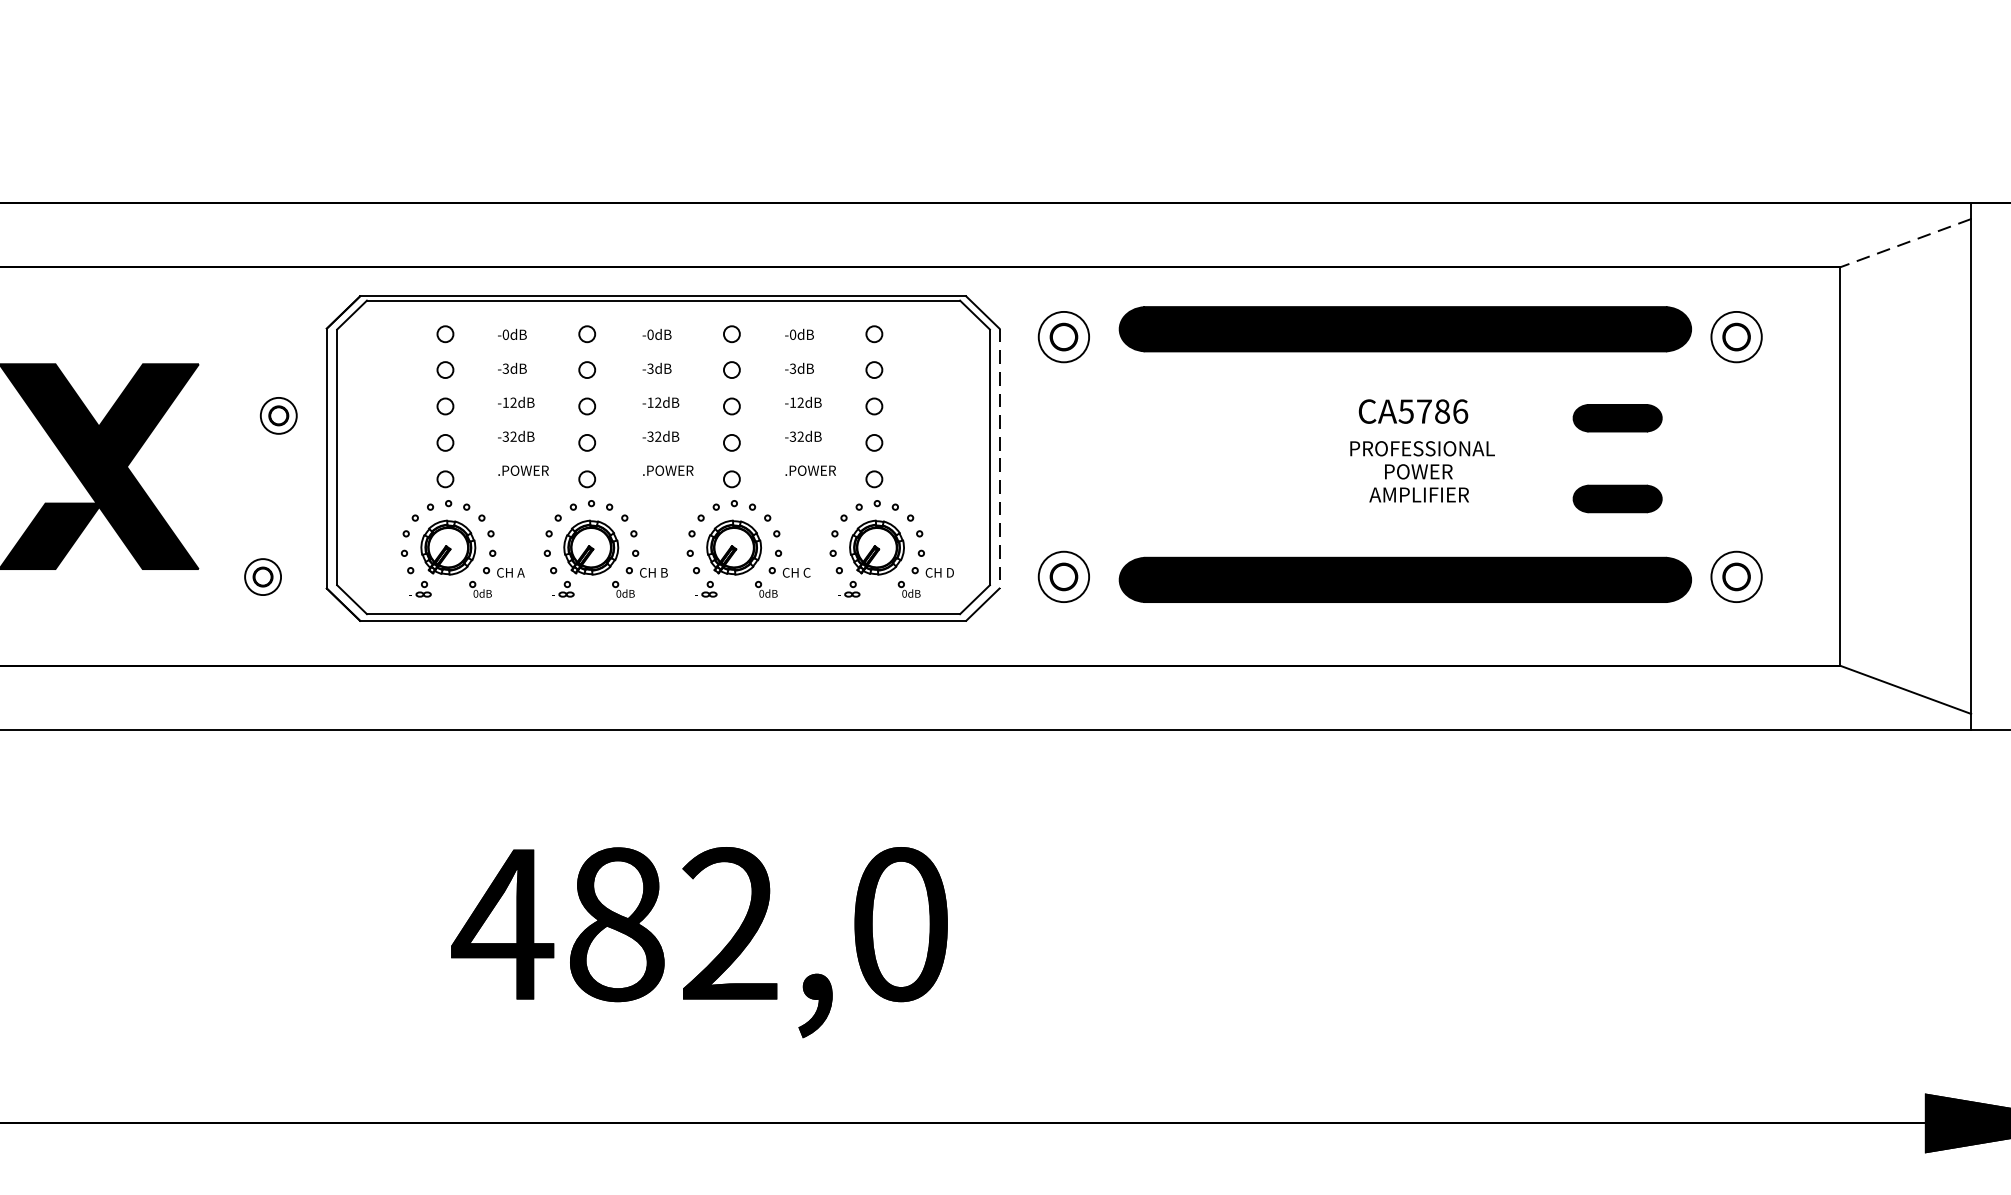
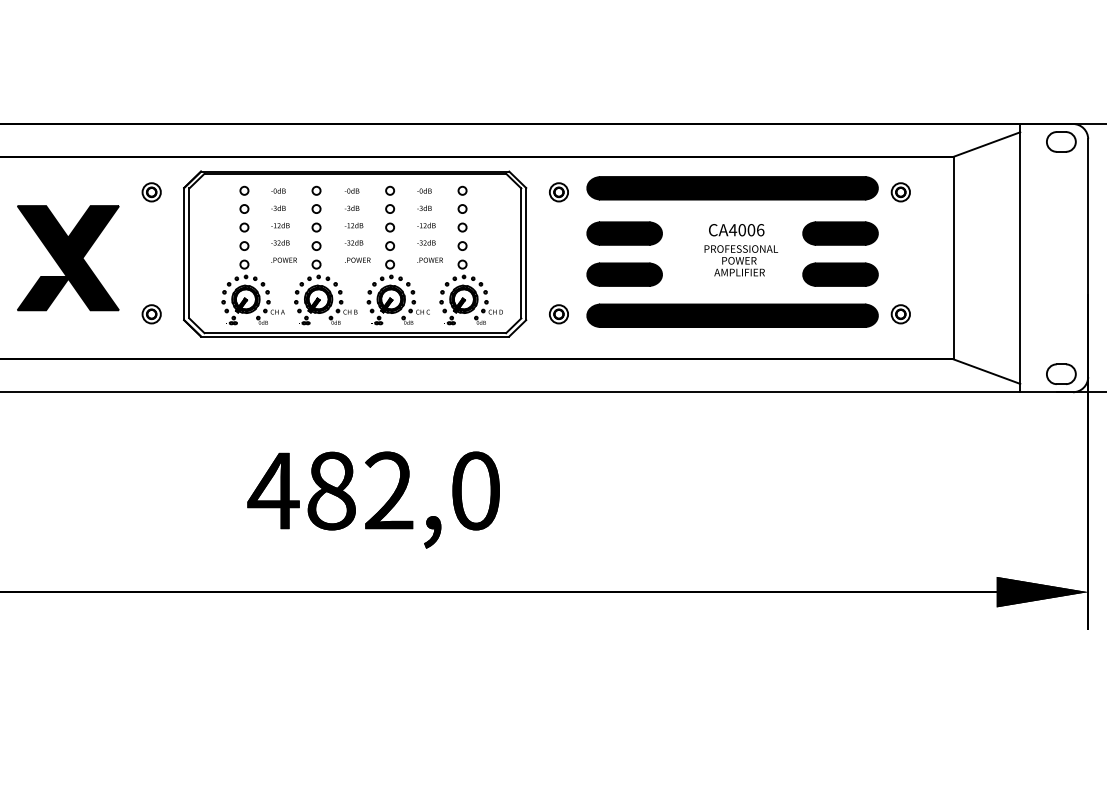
line: (1904, 243) -> (986, 144), dashed -> solid
part: (1063, 337) -> (558, 192), size x0.71
part: (1735, 337) -> (900, 192), size x0.71
text: (1422, 412) -> (741, 230), CA5786 -> CA4006
part: (278, 416) -> (151, 192), moved
part: (1192, 418) -> (624, 233), added
part: (1617, 418) -> (840, 233), size x1.67
line: (1000, 459) -> (526, 254), dashed -> solid
part: (1192, 498) -> (624, 274), added
part: (1617, 498) -> (840, 274), size x1.67
part: (1063, 577) -> (558, 314), size x0.71
part: (1735, 577) -> (900, 314), size x0.71

